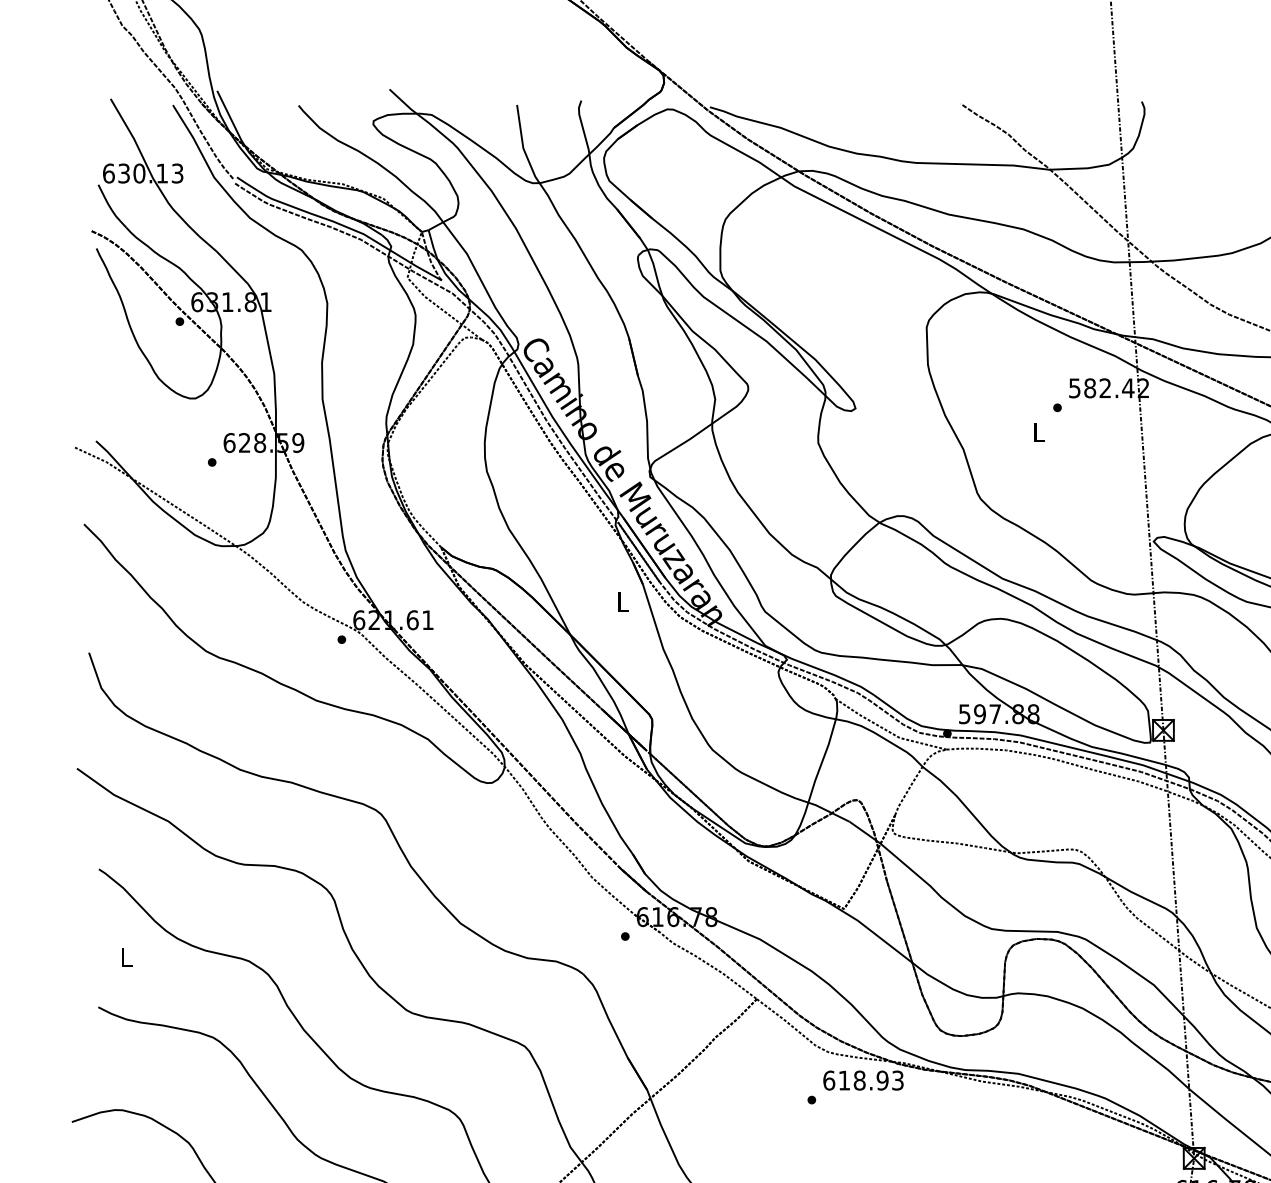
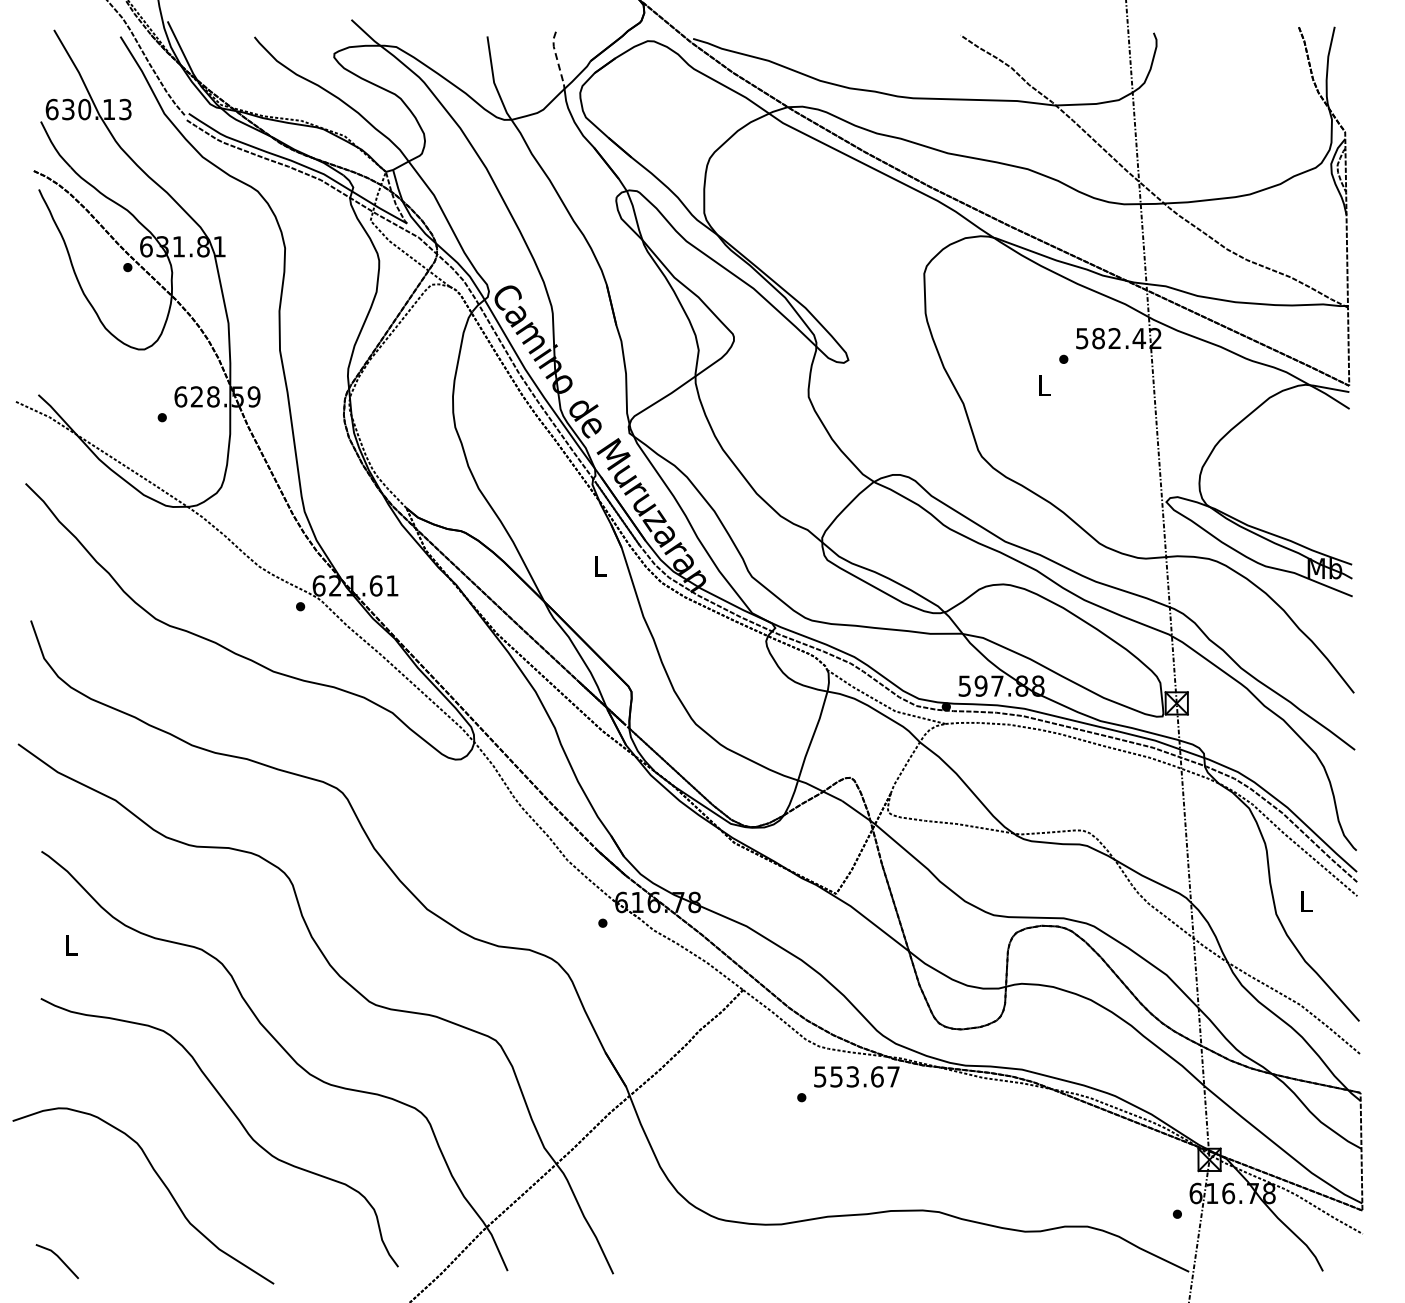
line: (581, 123) -> (556, 56), solid -> dashed
text: (863, 1080) -> (856, 1076), 618.93 -> 553.67

